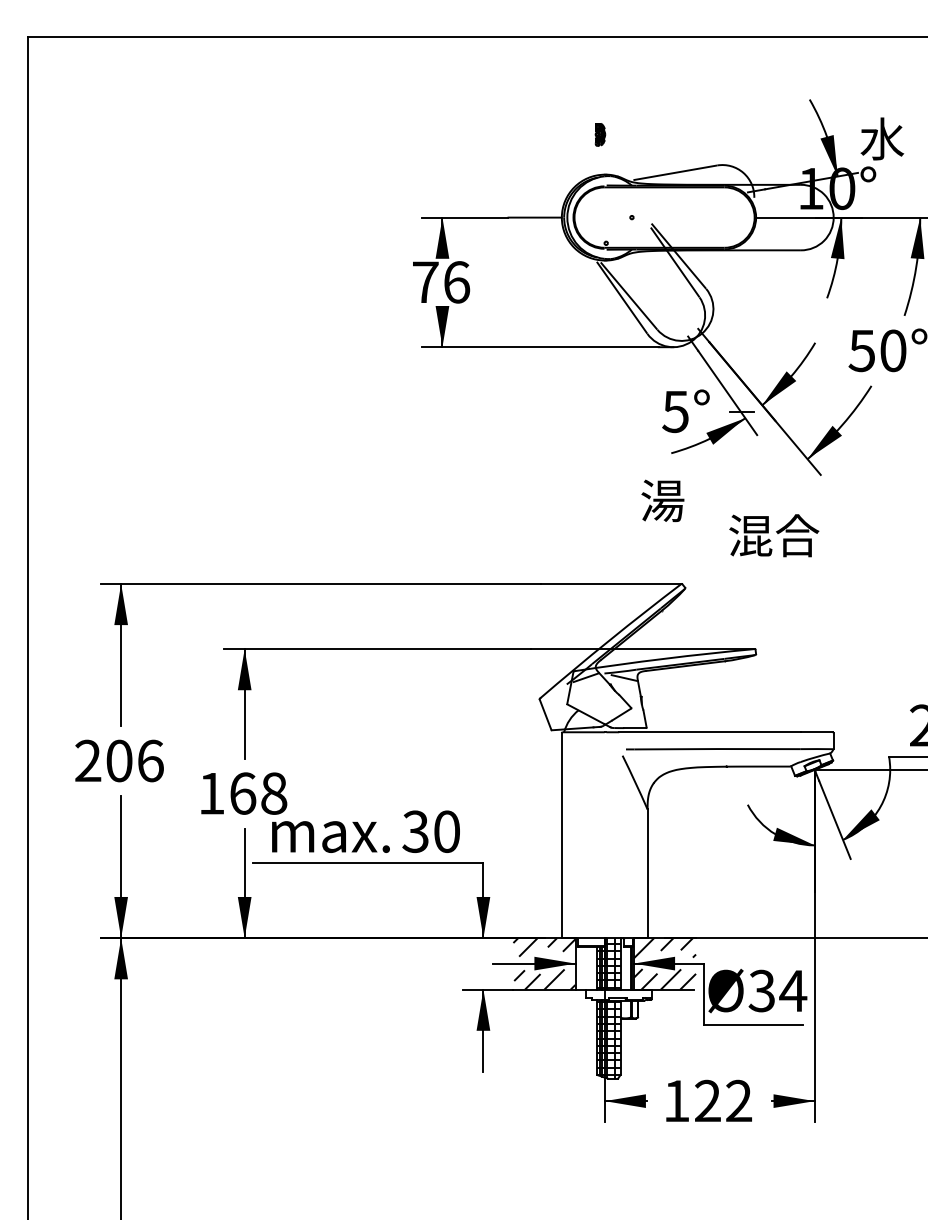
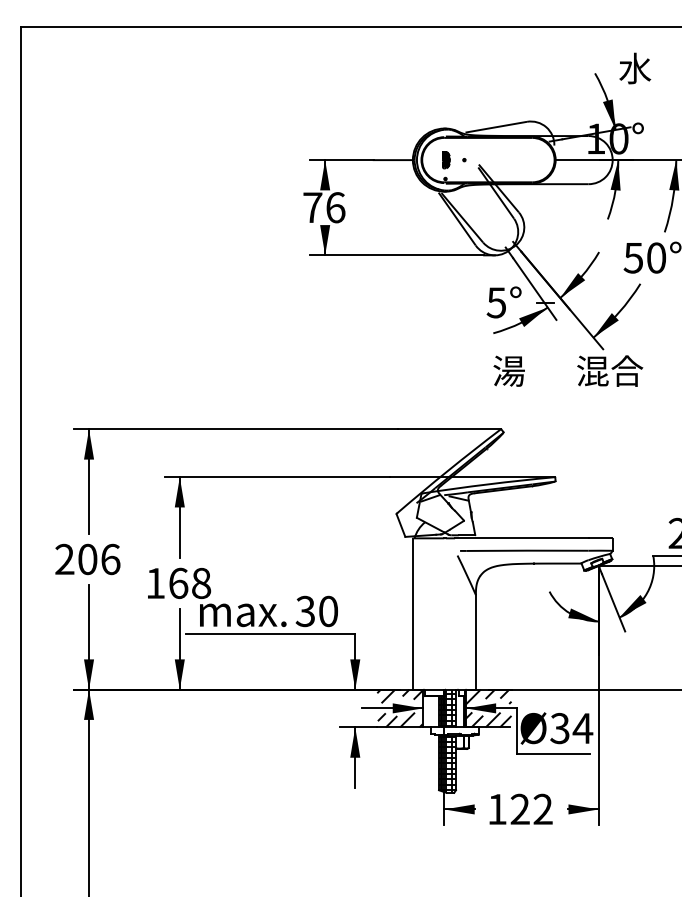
part: (600, 134) -> (446, 160), moved
text: (882, 138) -> (635, 68), moved
text: (662, 500) -> (508, 370), moved
text: (774, 535) -> (610, 370), moved

